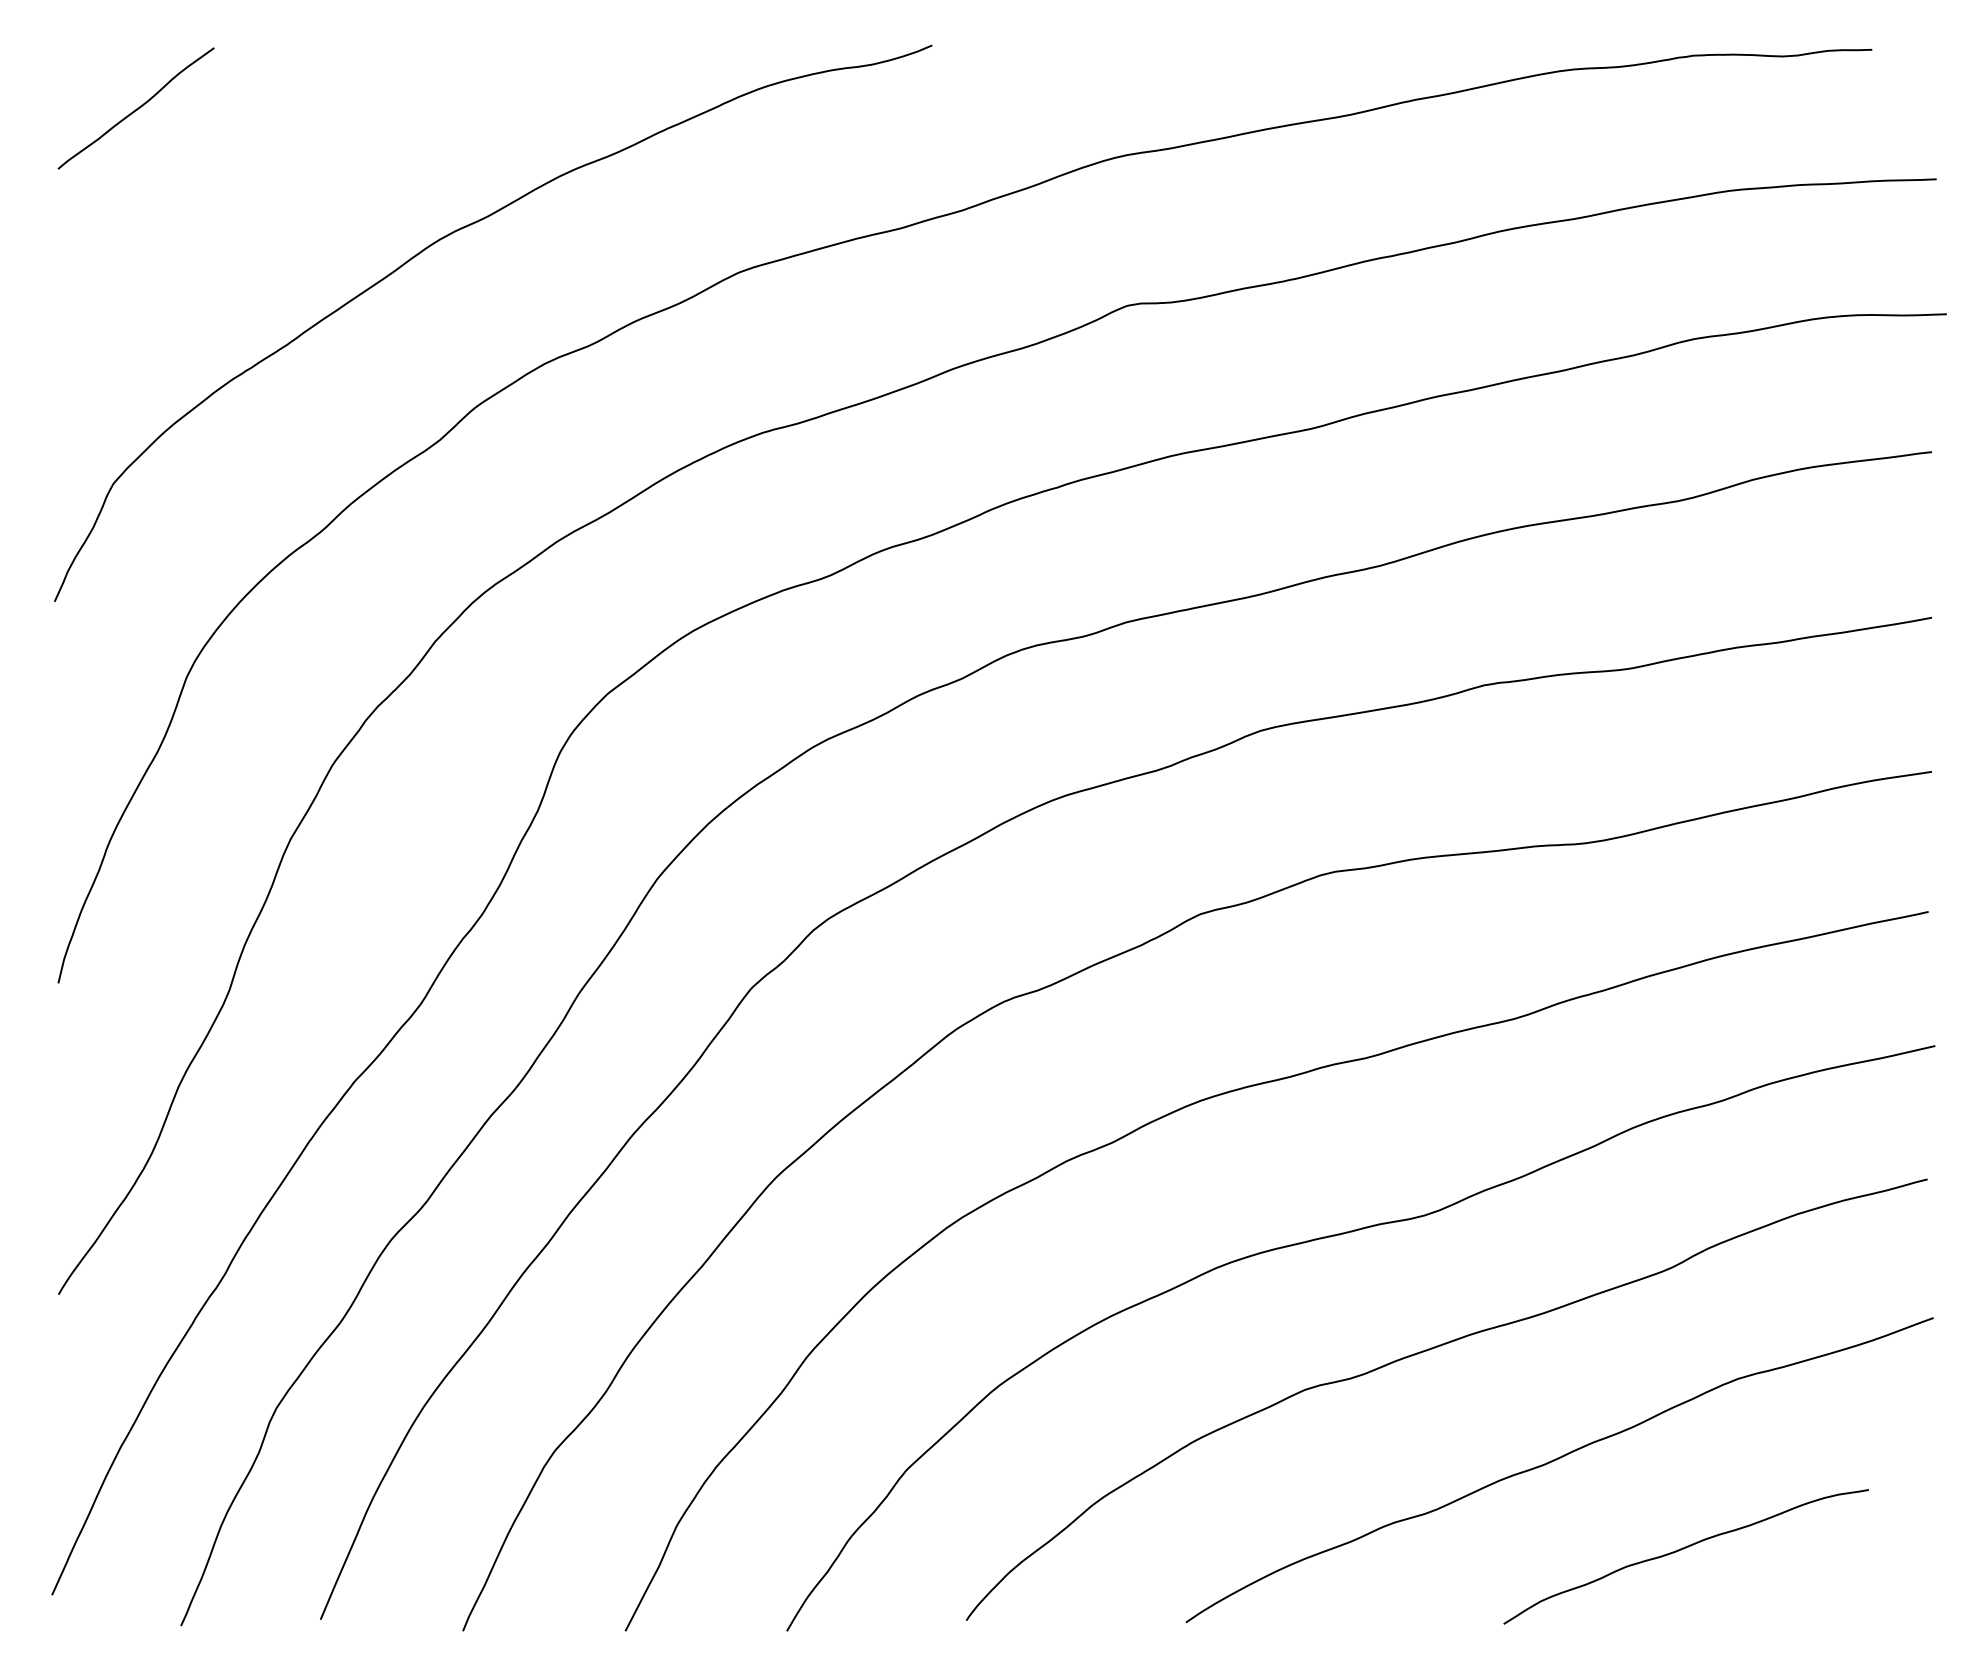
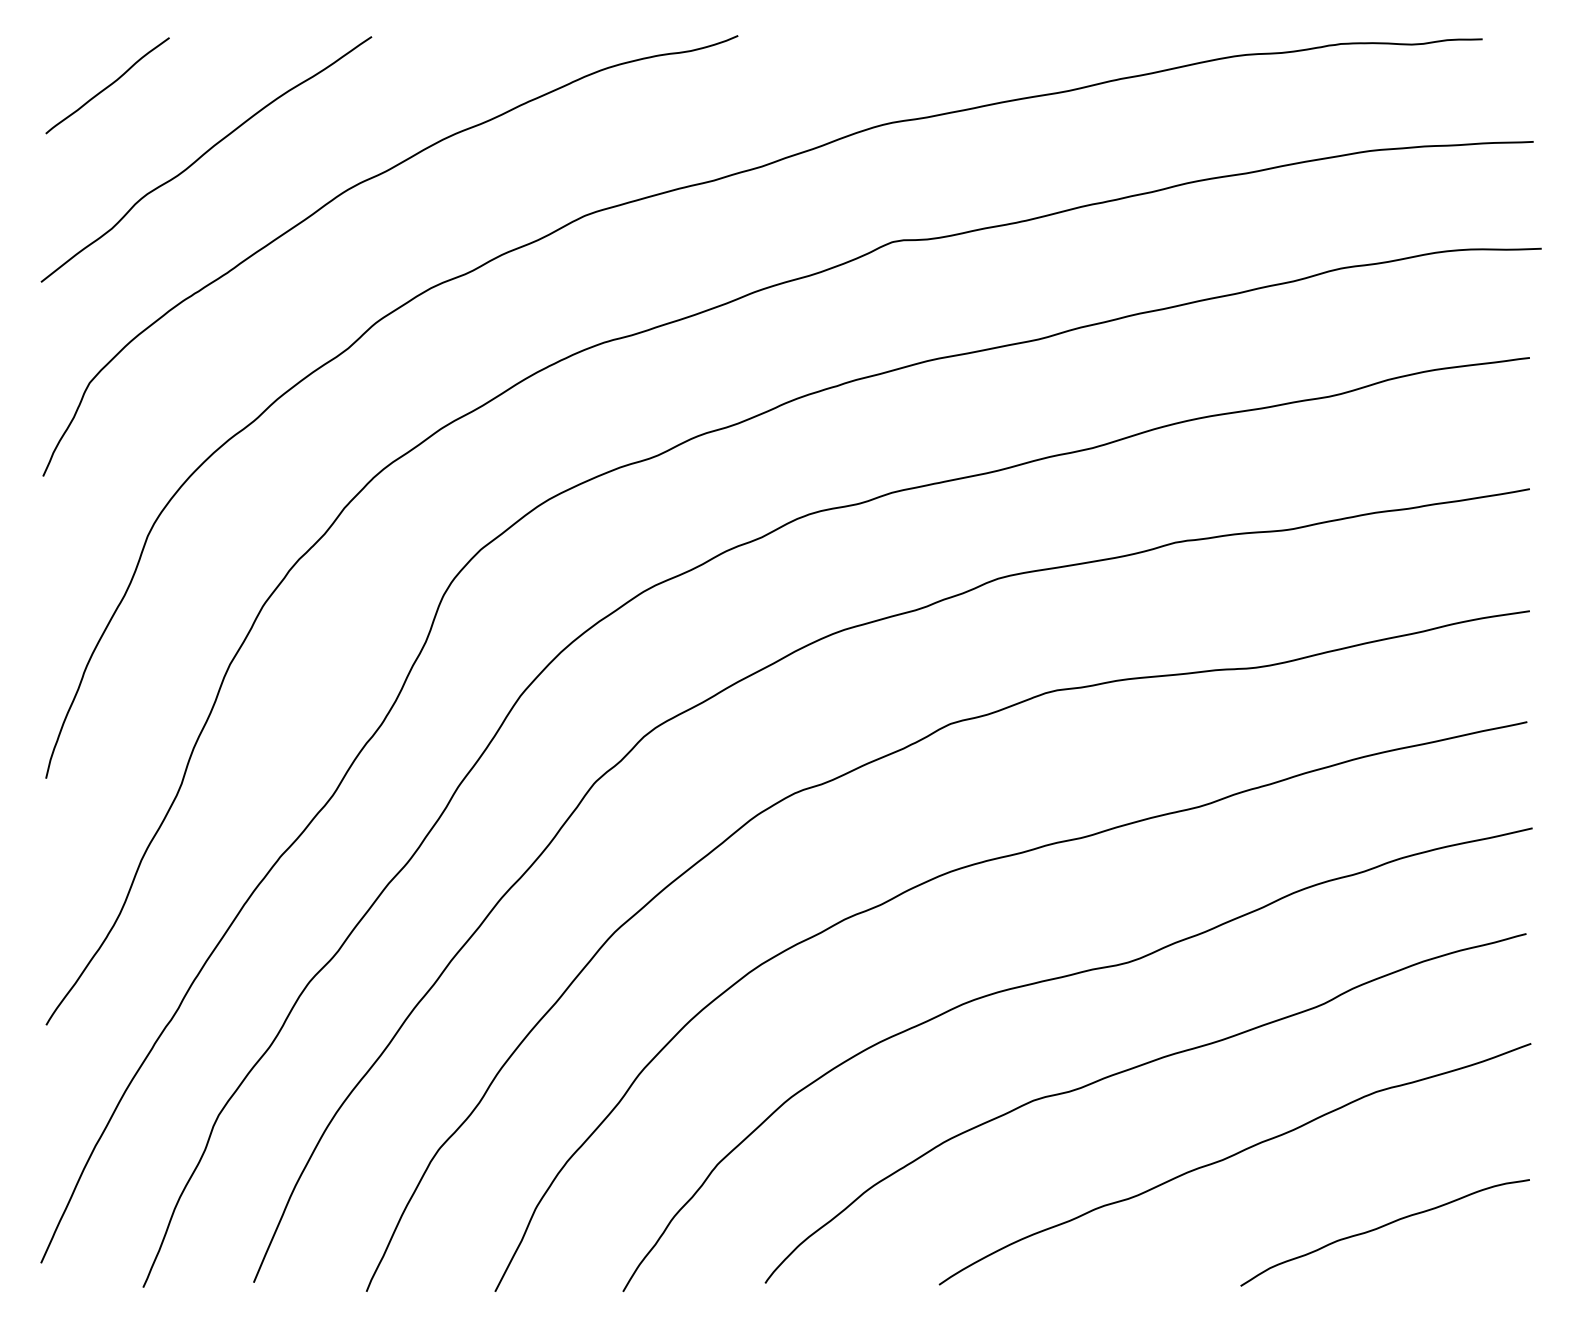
curve: (256, 197) -> (202, 156), added
curve: (1681, 1550) -> (1381, 1227), moved

